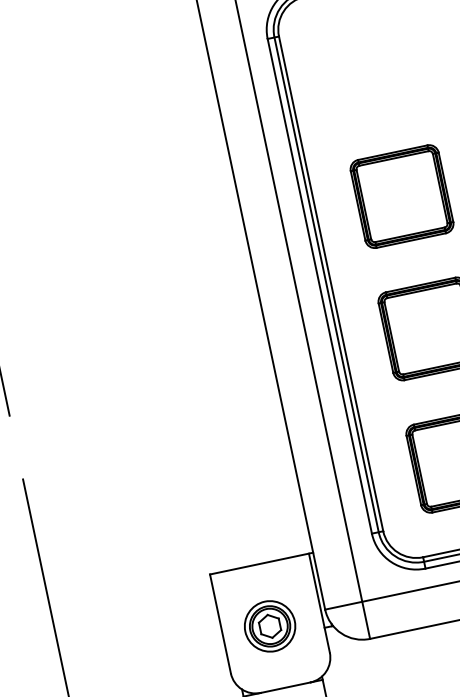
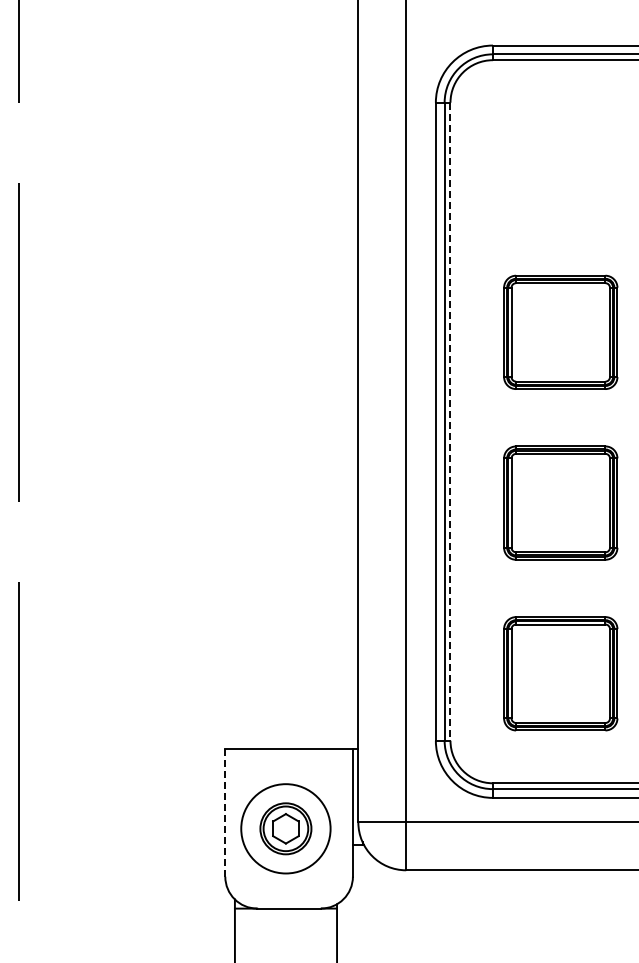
line: (331, 284) -> (450, 422), solid -> dashed
line: (220, 623) -> (225, 812), solid -> dashed
circle: (269, 626) -> (285, 828), size x1.4

